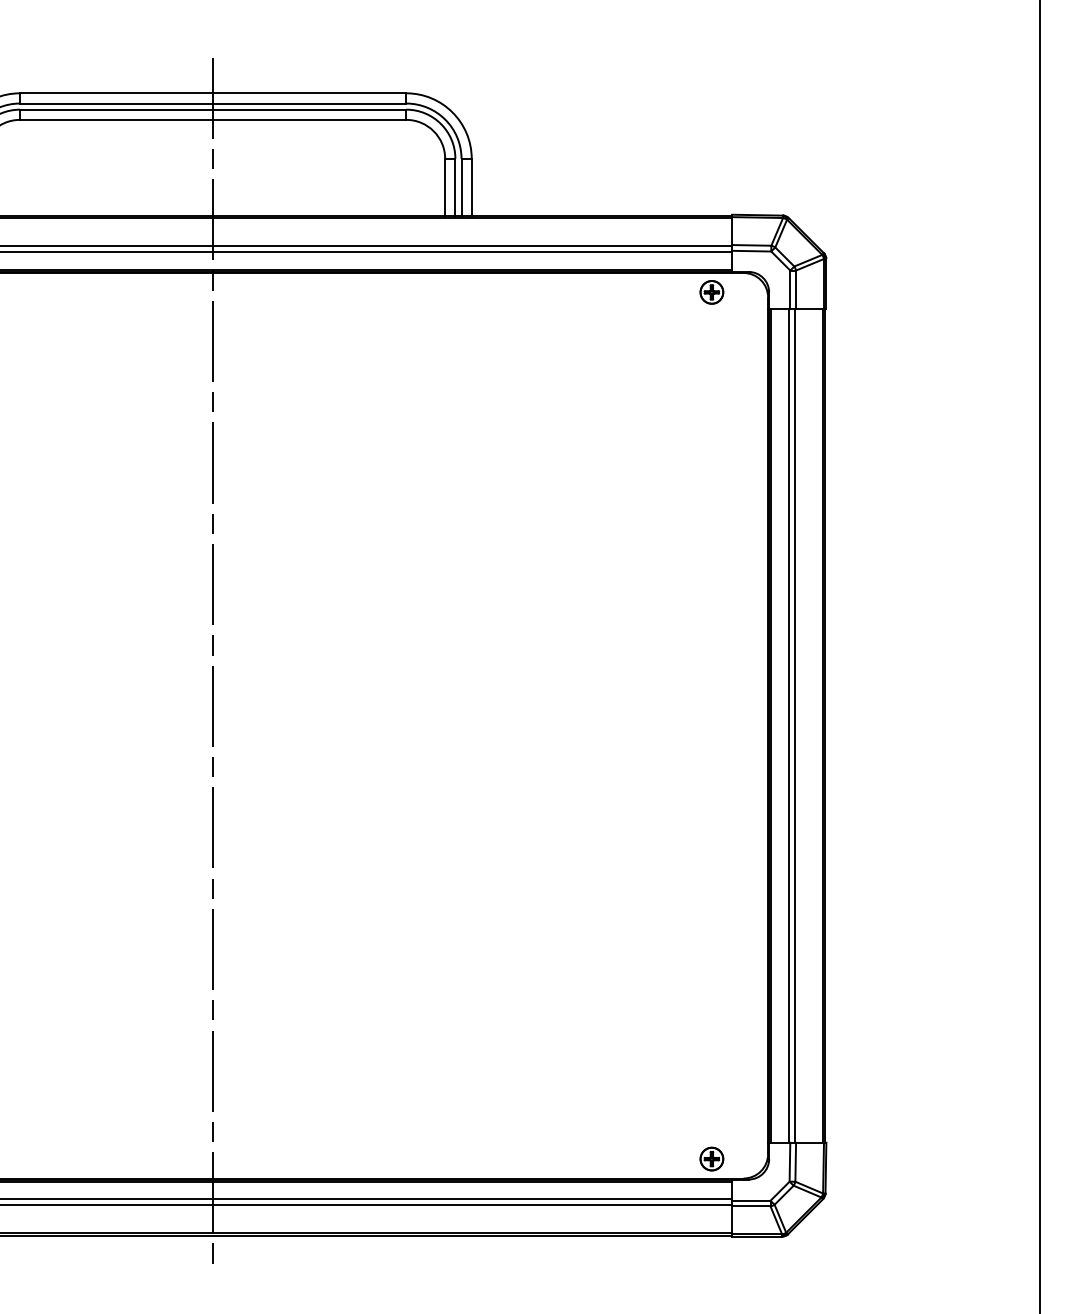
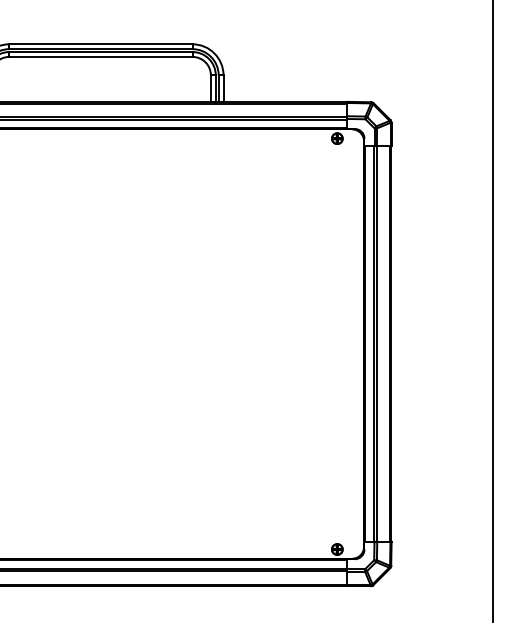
line: (212, 663) -> (100, 314), removed

